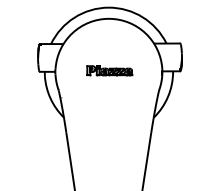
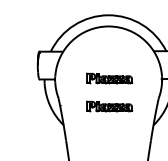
part: (109, 98) -> (109, 106), added

